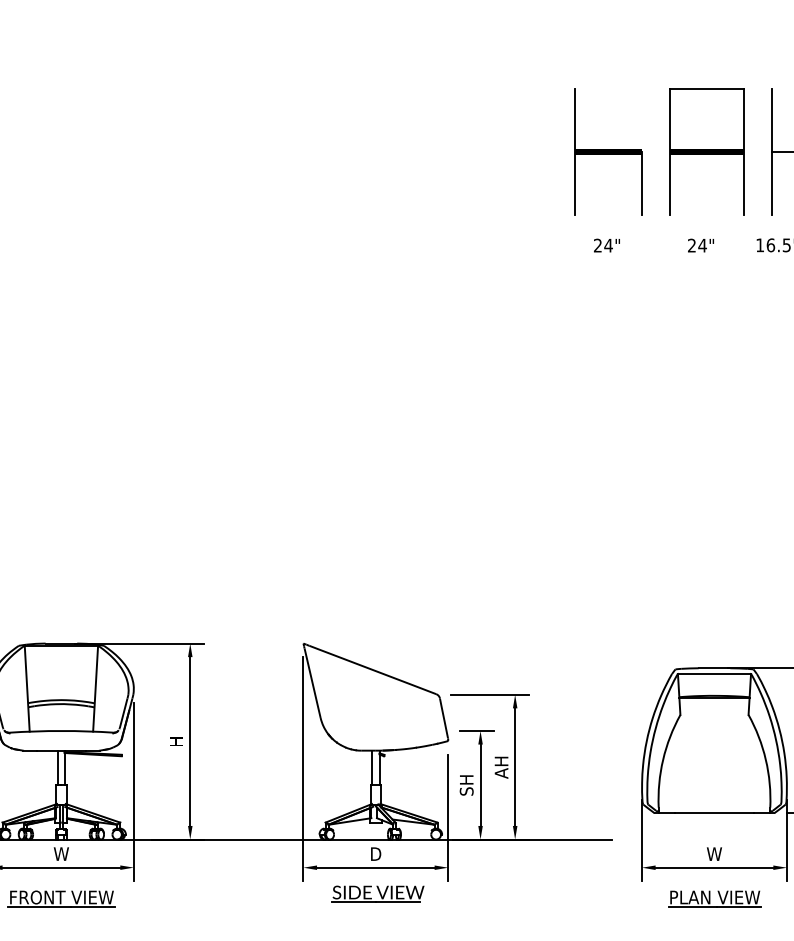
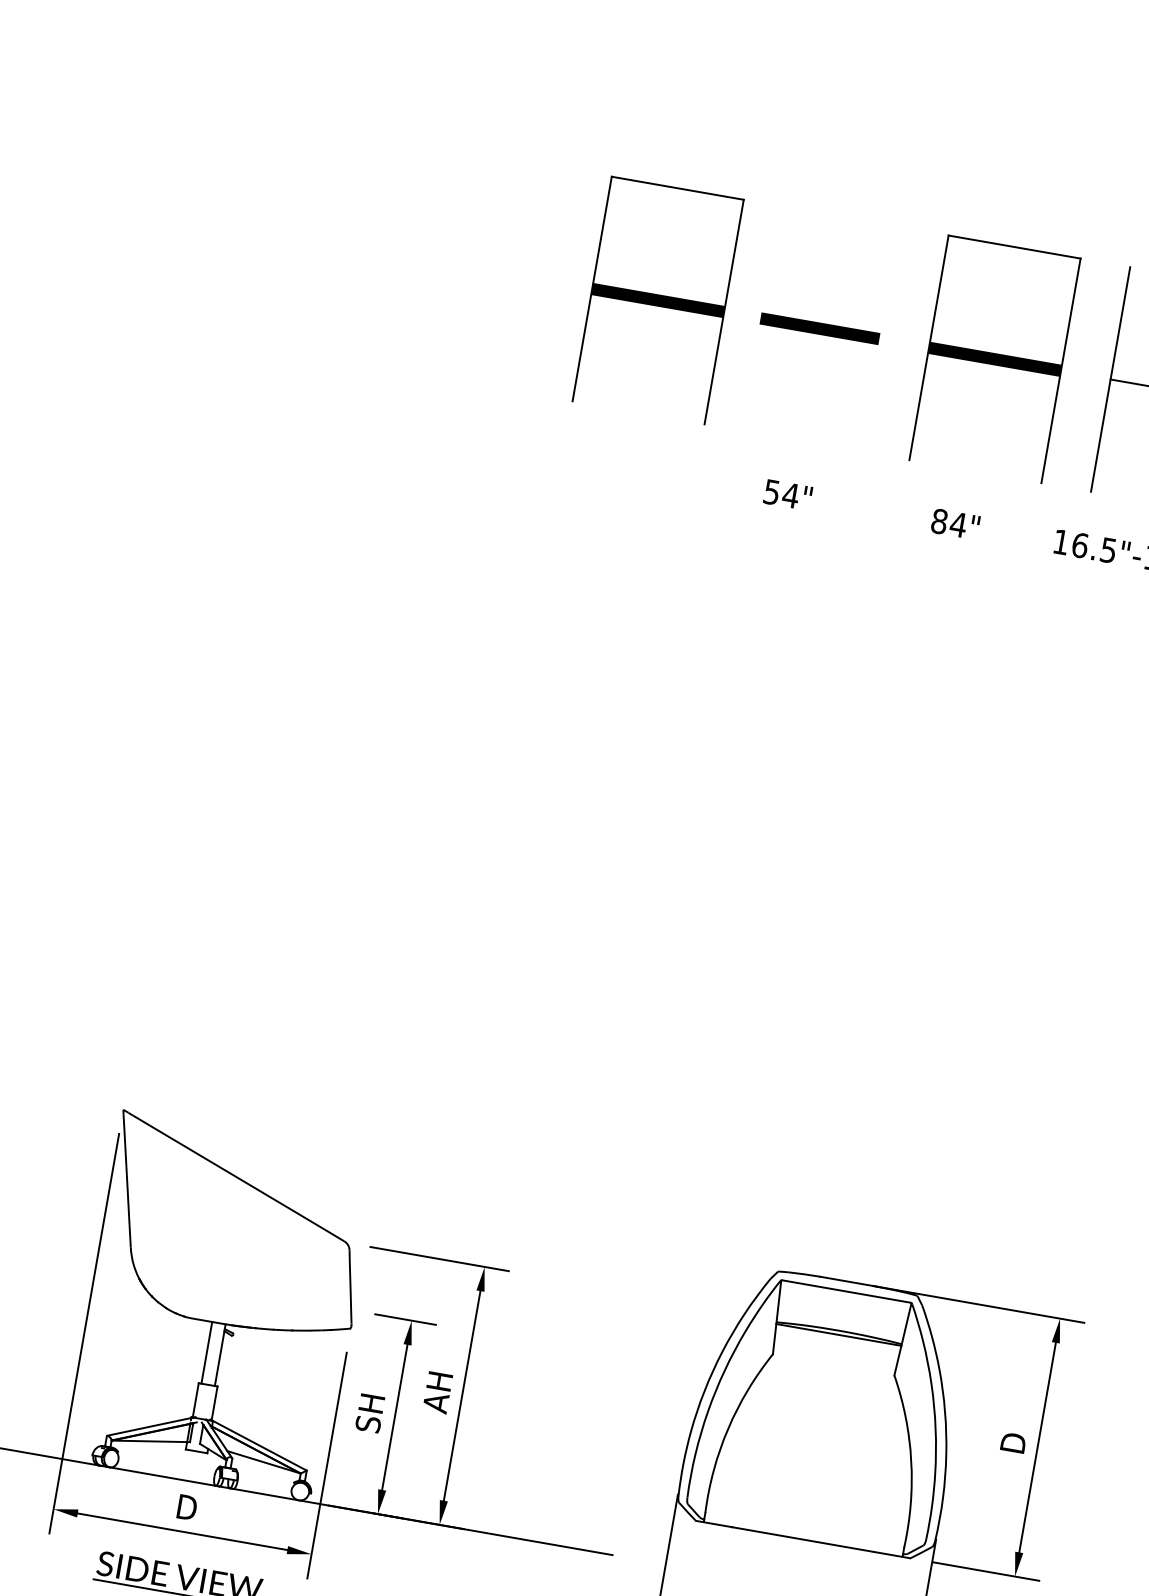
part: (517, 151) -> (657, 299), added
line: (575, 152) -> (760, 319), removed
line: (641, 183) -> (868, 395), removed
text: (597, 245) -> (771, 491), 24" -> 54"
text: (691, 245) -> (938, 521), 24" -> 84"

